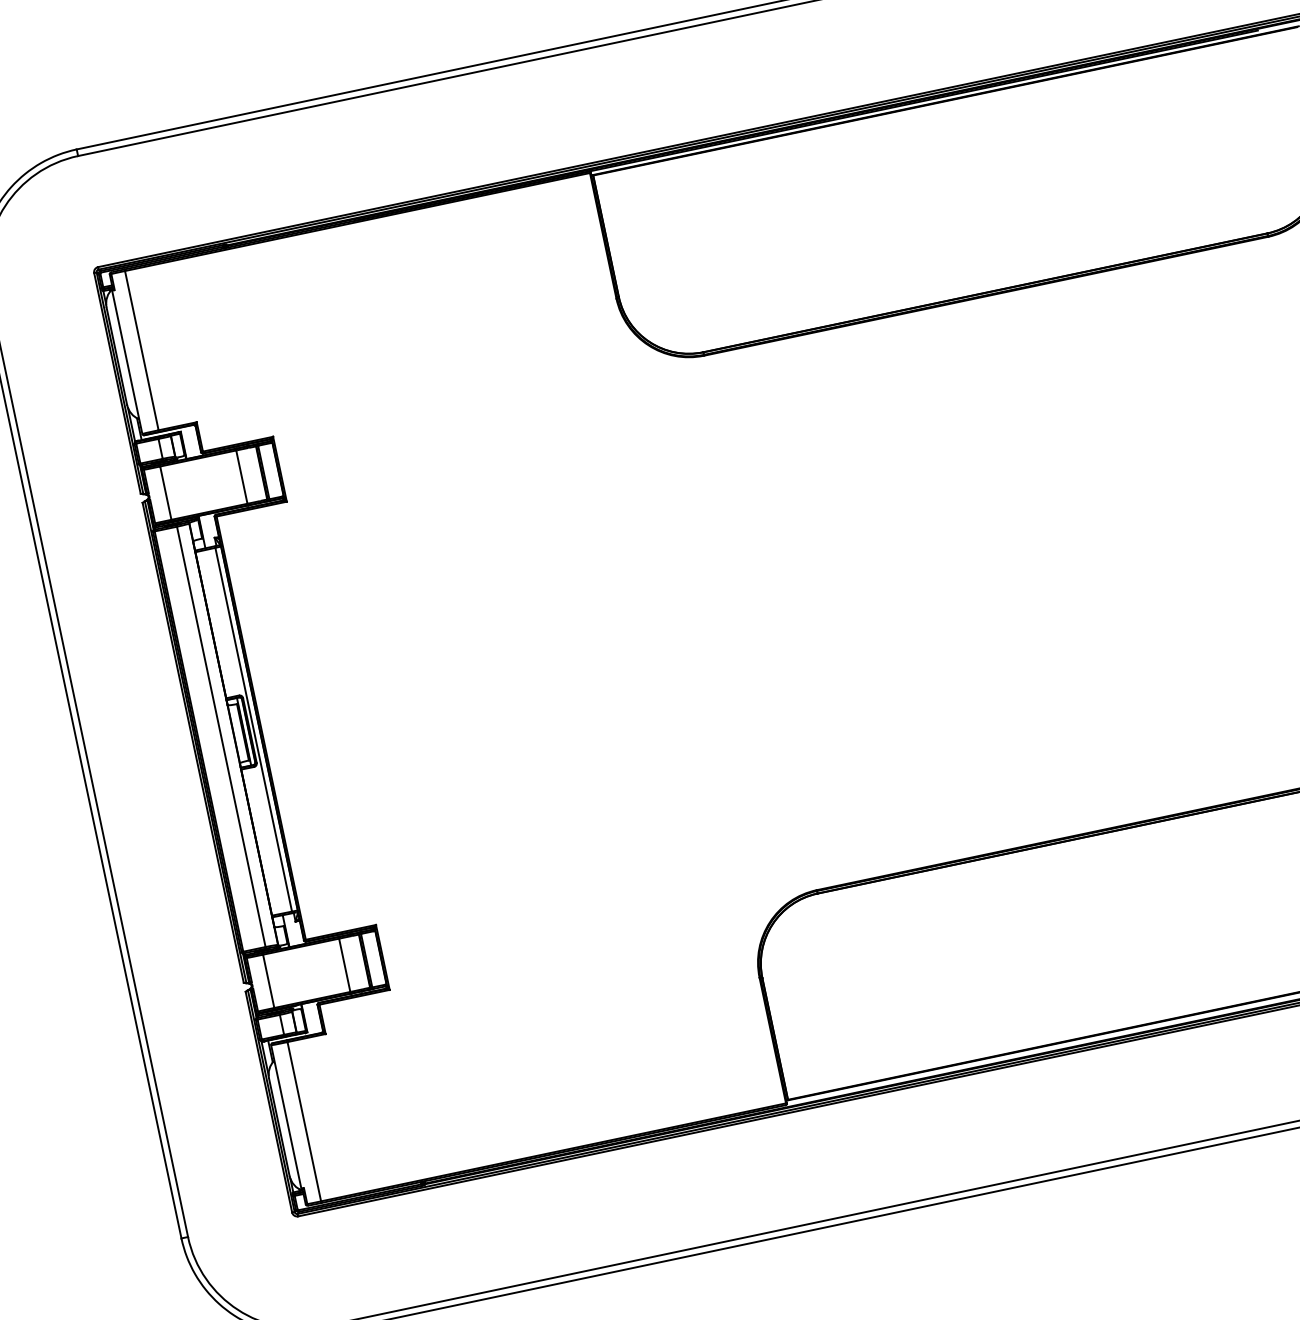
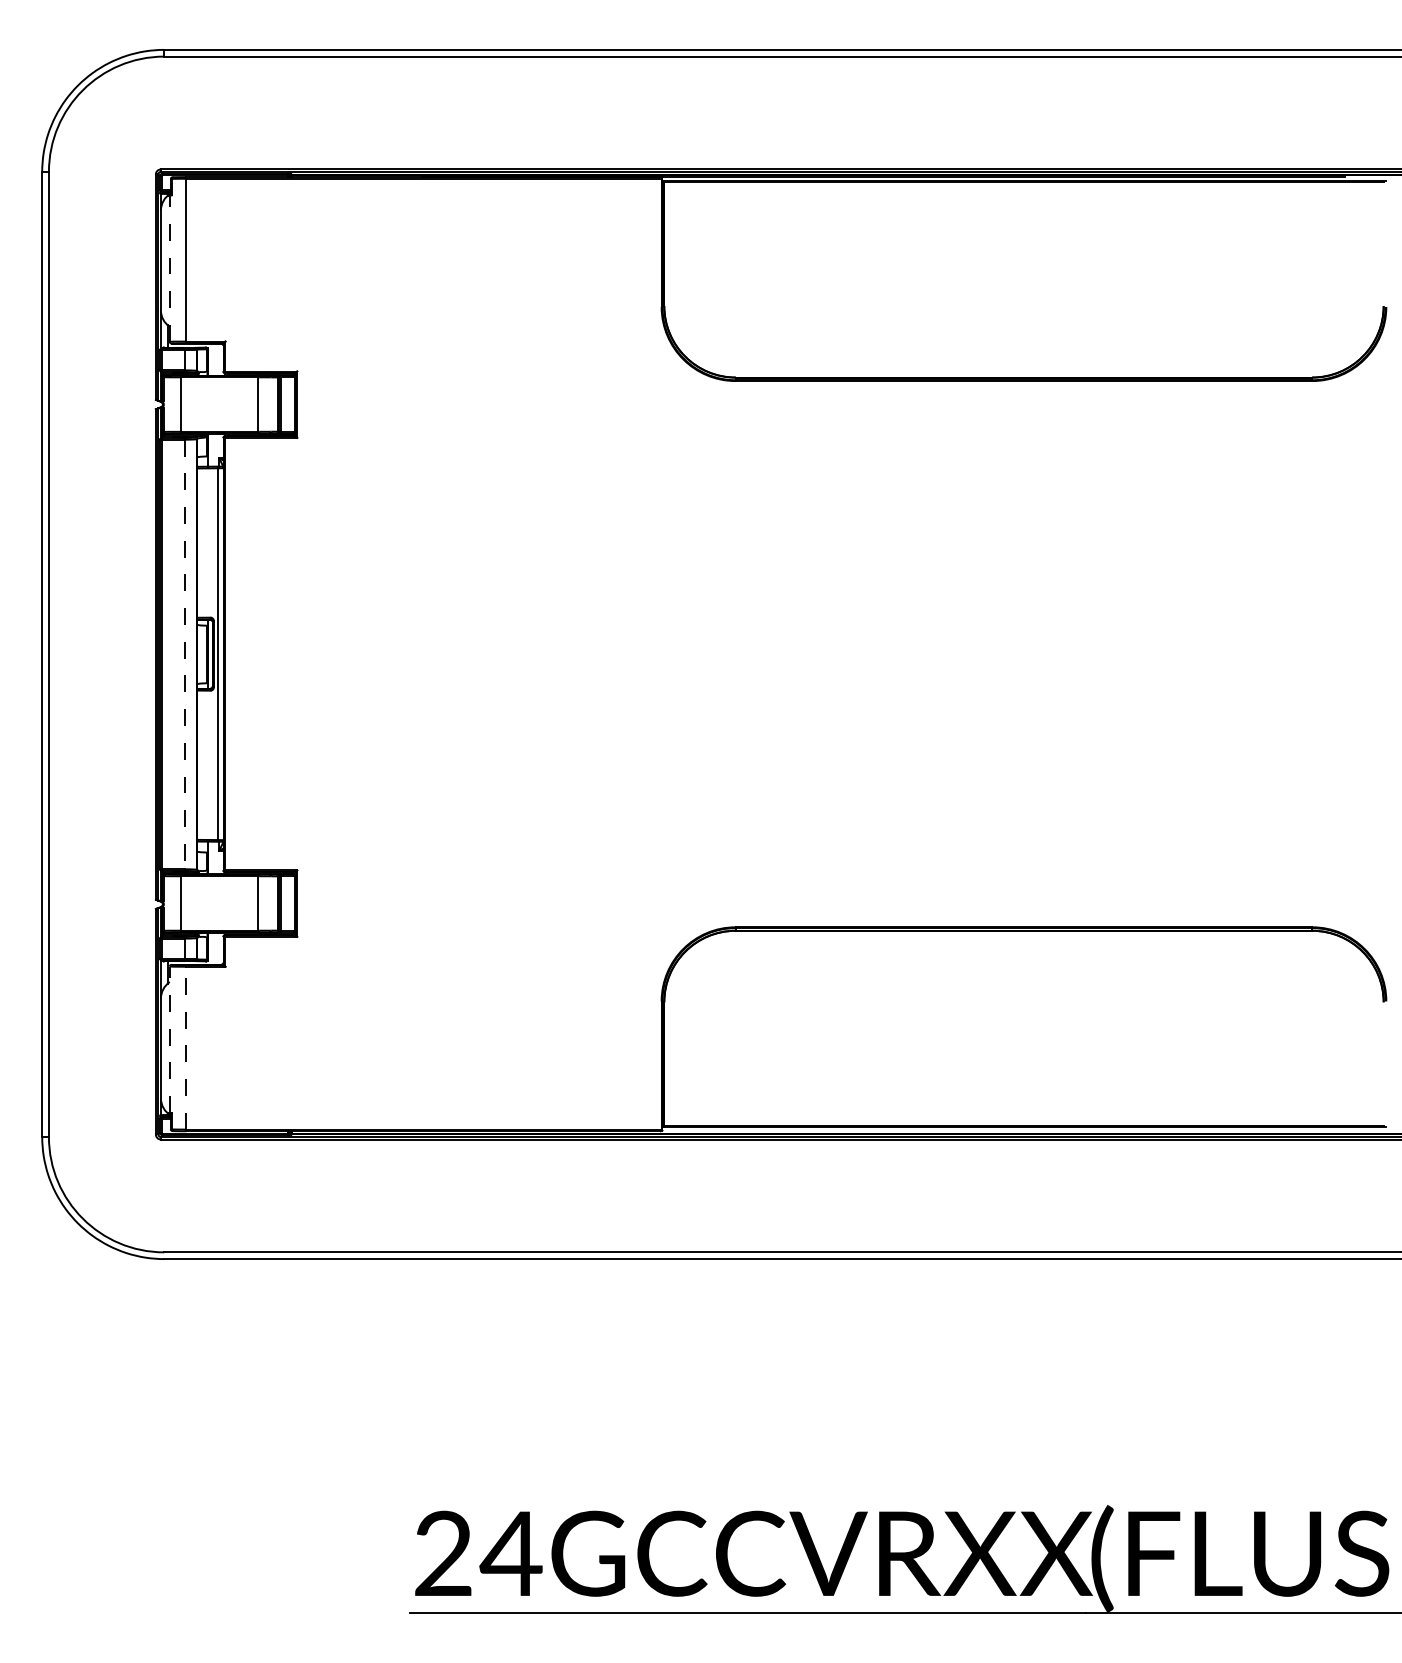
line: (126, 362) -> (169, 268), solid -> dashed
line: (221, 736) -> (184, 654), solid -> dashed
line: (285, 1116) -> (169, 1039), solid -> dashed
line: (304, 1121) -> (186, 1047), solid -> dashed

